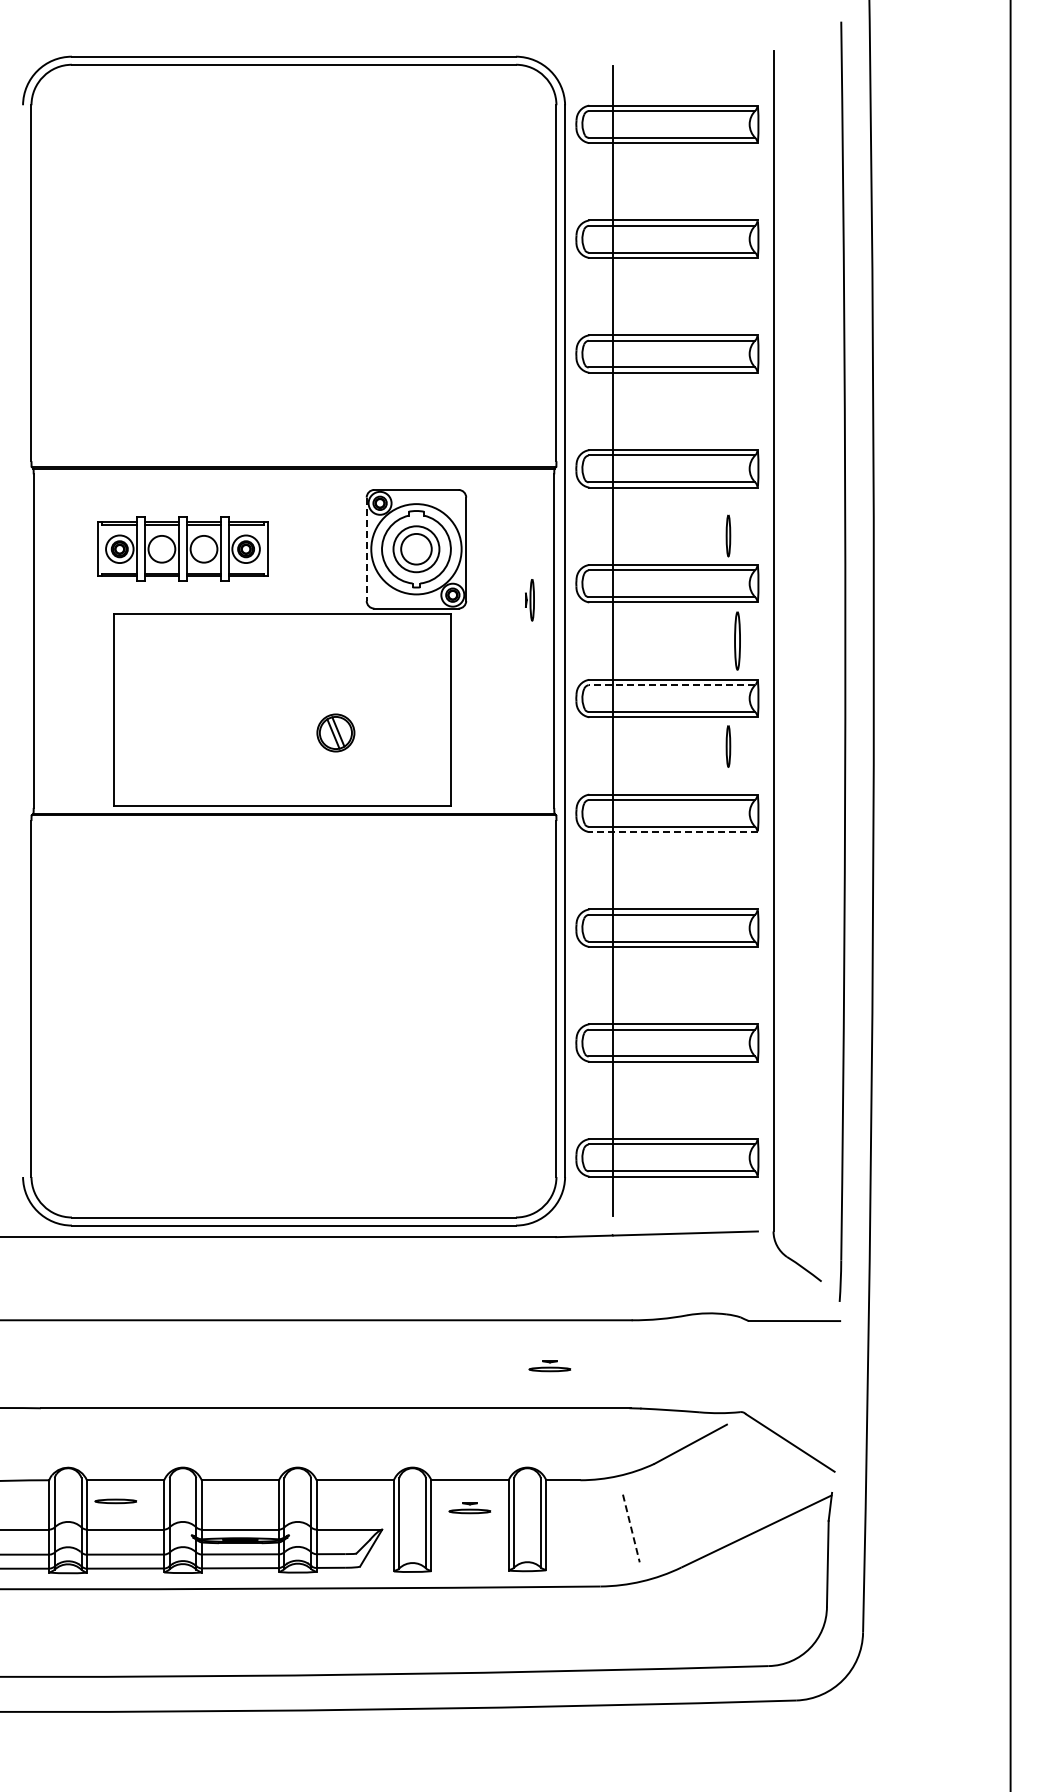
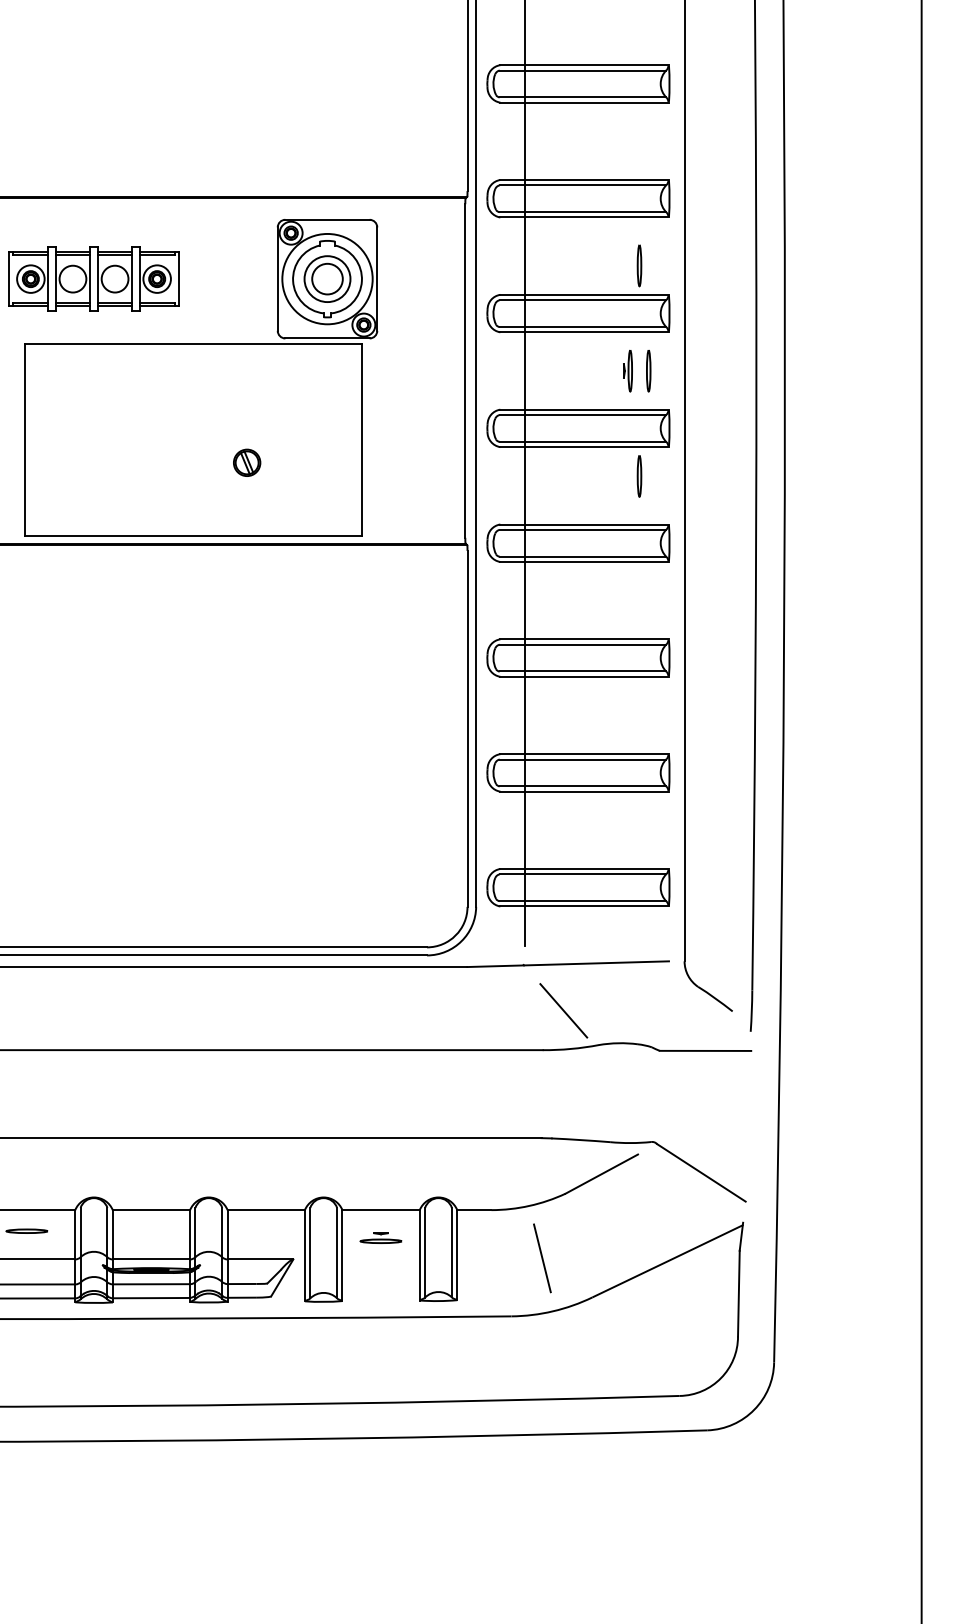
line: (366, 549) -> (277, 279), dashed -> solid
part: (529, 600) -> (627, 371), moved
part: (737, 641) -> (648, 371), size x0.71
line: (671, 685) -> (582, 415), dashed -> solid
part: (336, 732) -> (247, 462), size x0.71
line: (673, 832) -> (584, 562), dashed -> solid
line: (652, 1280) -> (563, 1010), added
part: (549, 1366) -> (460, 1096), removed
line: (631, 1528) -> (542, 1258), dashed -> solid

